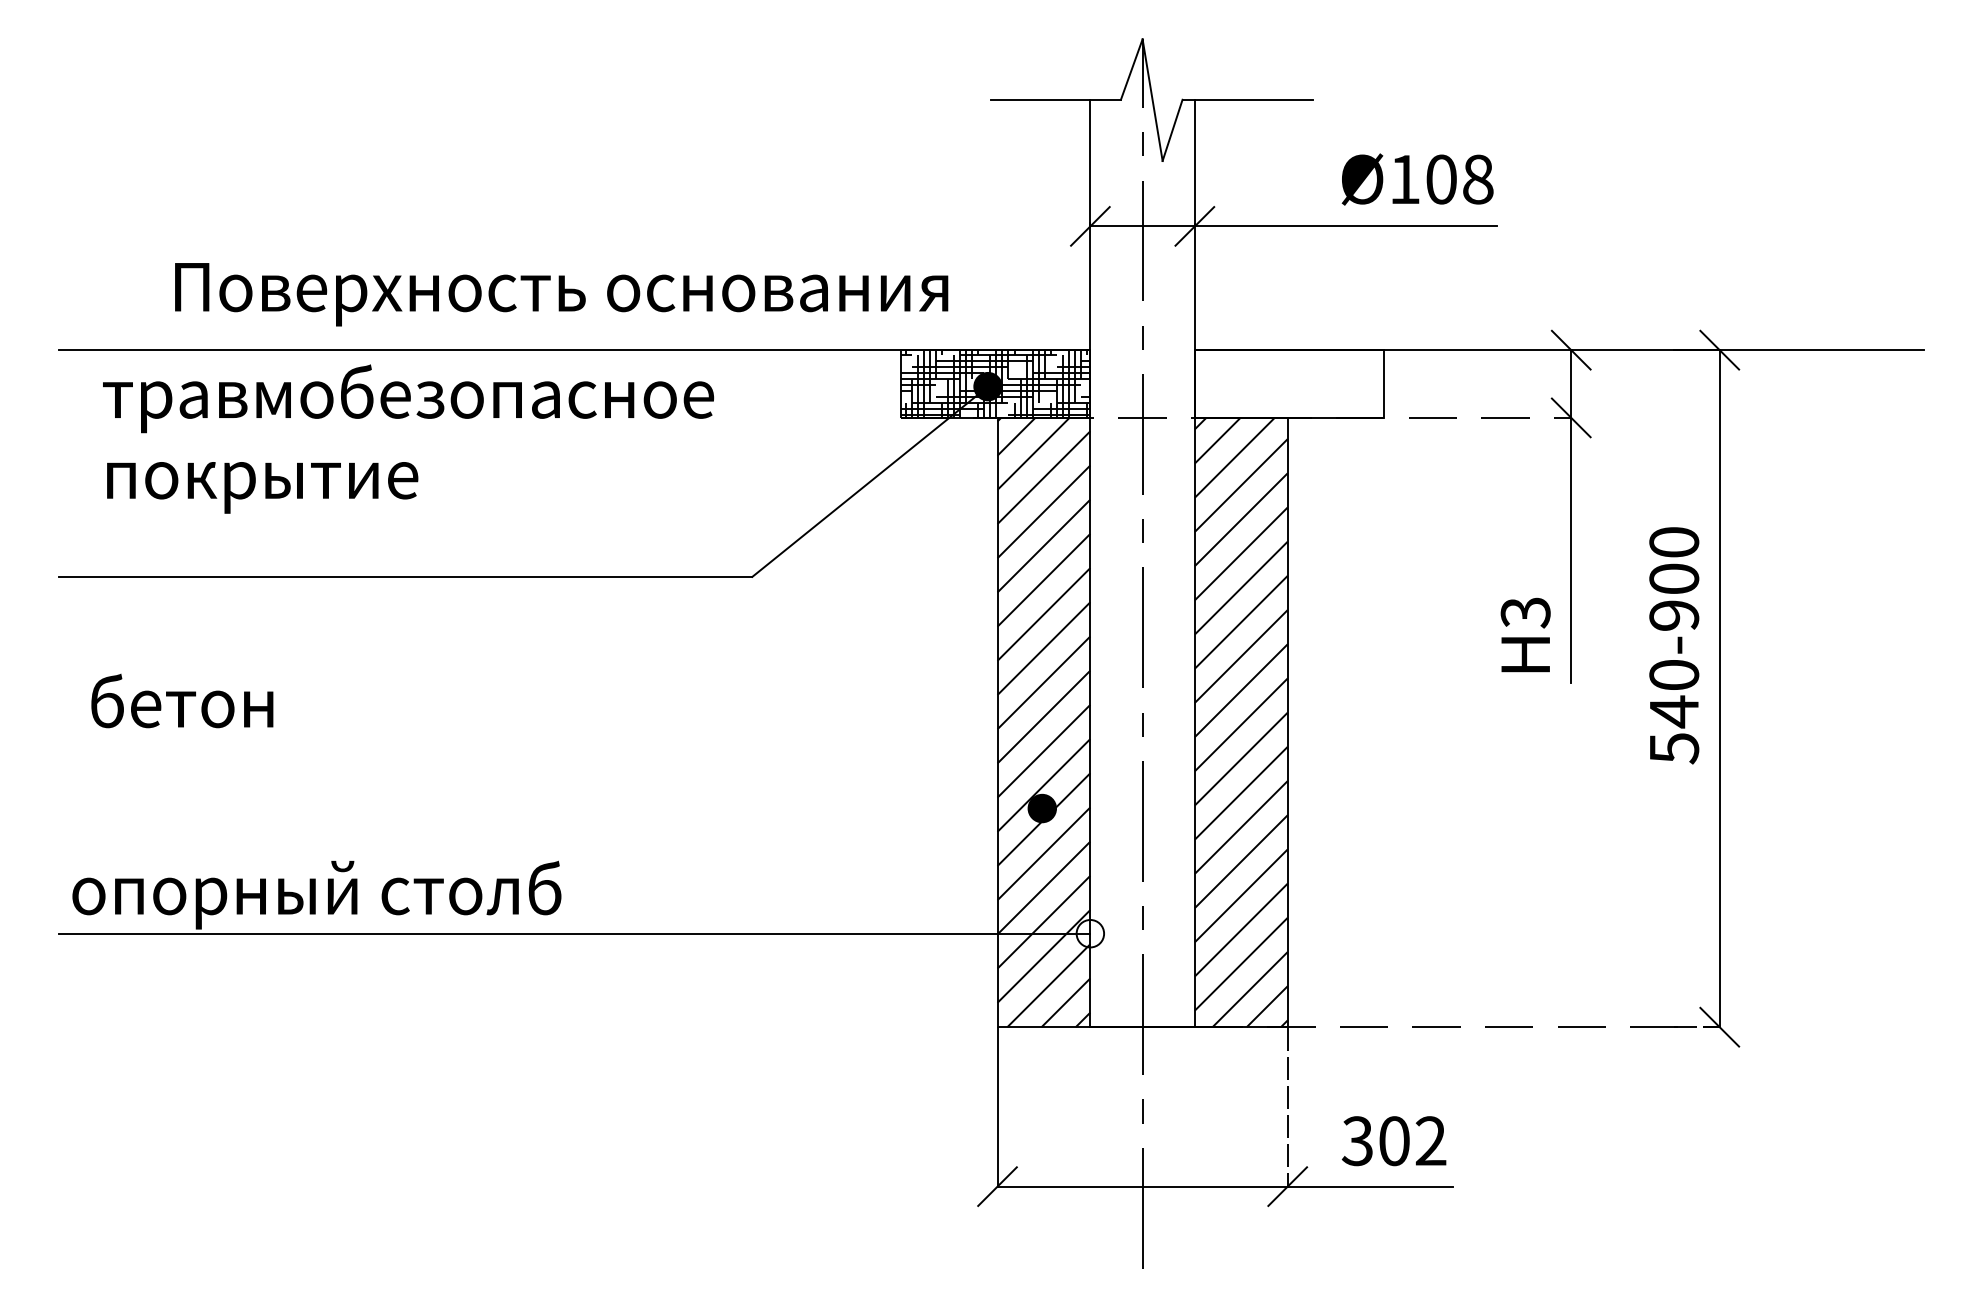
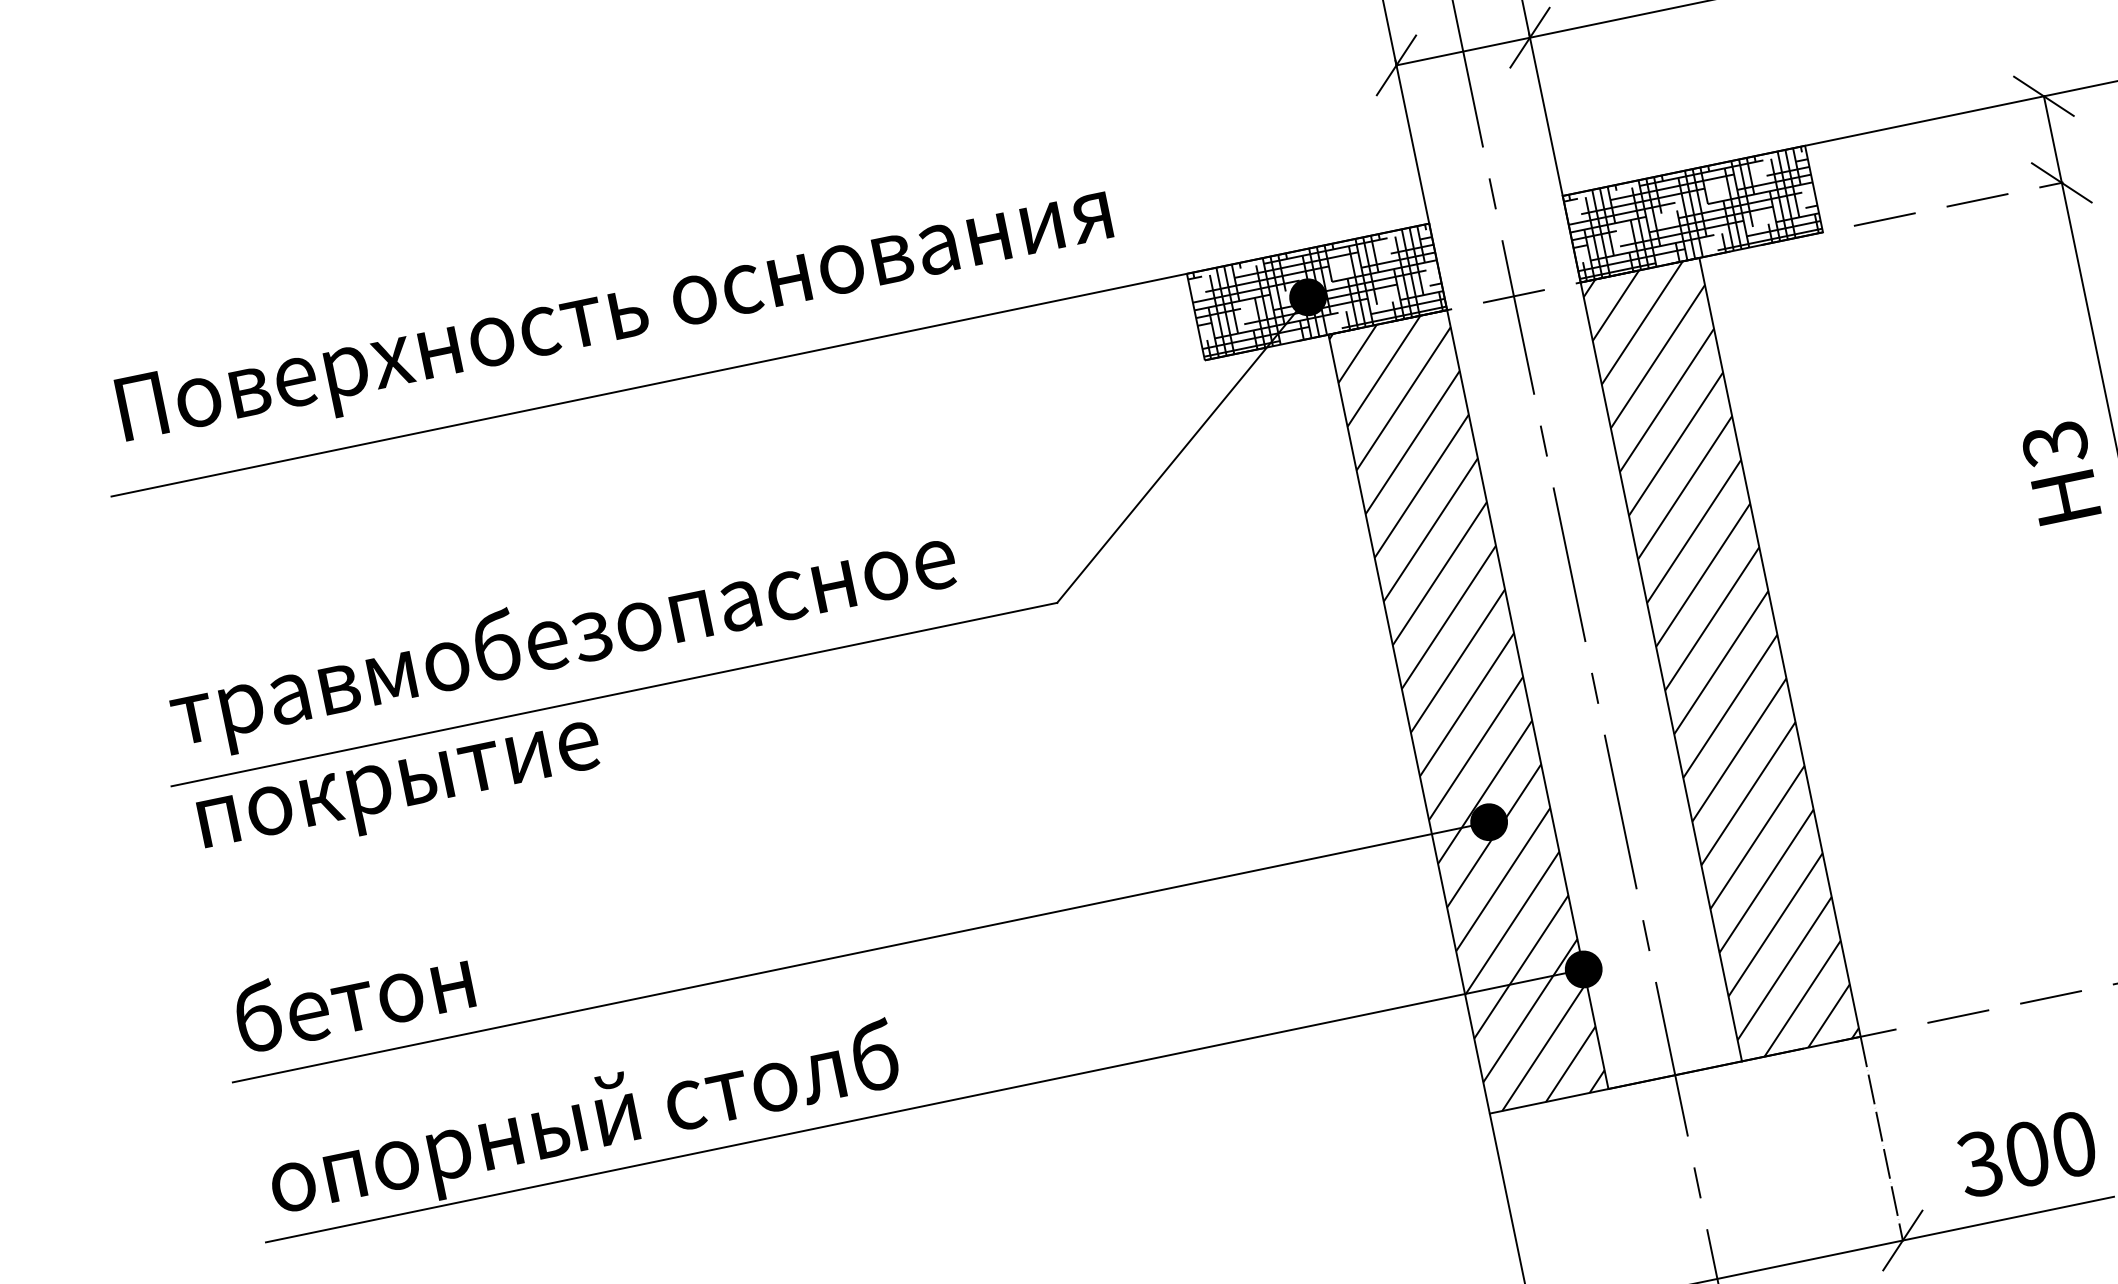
text: (561, 294) -> (615, 317), moved
hatch: (1289, 383) -> (1692, 213), added
text: (408, 438) -> (574, 691), moved
text: (182, 700) -> (353, 995), moved
line: (554, 808) -> (865, 951), added
fill: (1090, 933) -> (1583, 969), added
text: (1430, 1141) -> (2073, 1145), 302 -> 300

